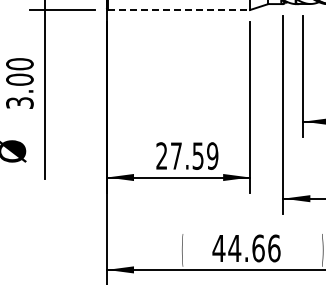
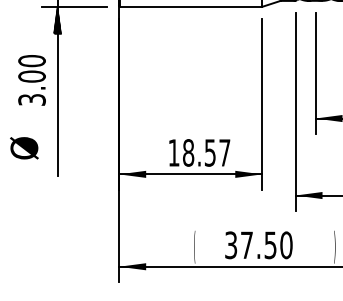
line: (179, 9) -> (191, 6), dashed -> solid
hatch: (45, 23) -> (57, 20), added
text: (187, 155) -> (199, 152), 27.59 -> 18.57
text: (246, 248) -> (258, 245), 44.66 -> 37.50

